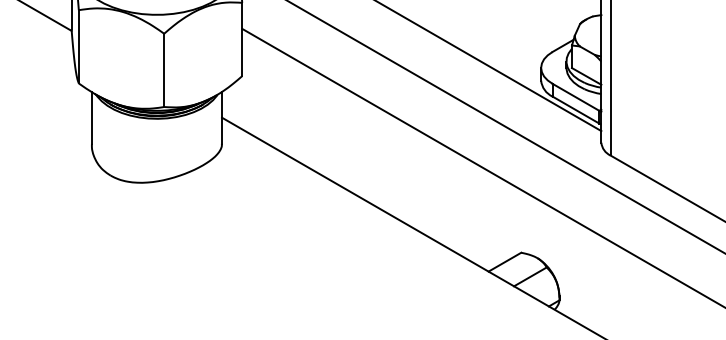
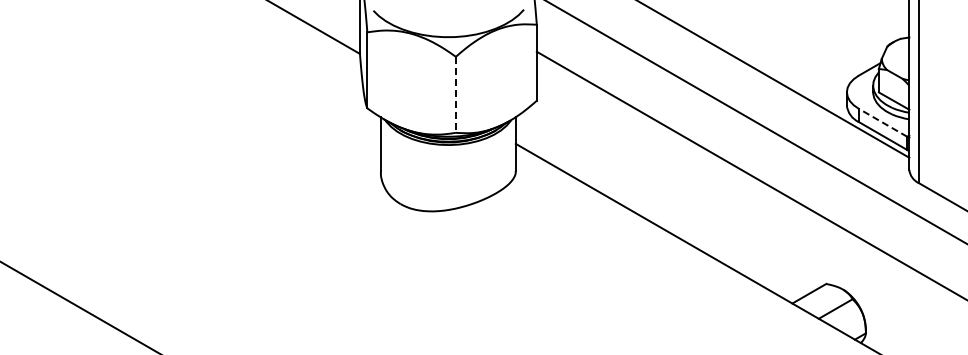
line: (163, 70) -> (455, 94), solid -> dashed
line: (575, 97) -> (882, 122), solid -> dashed

